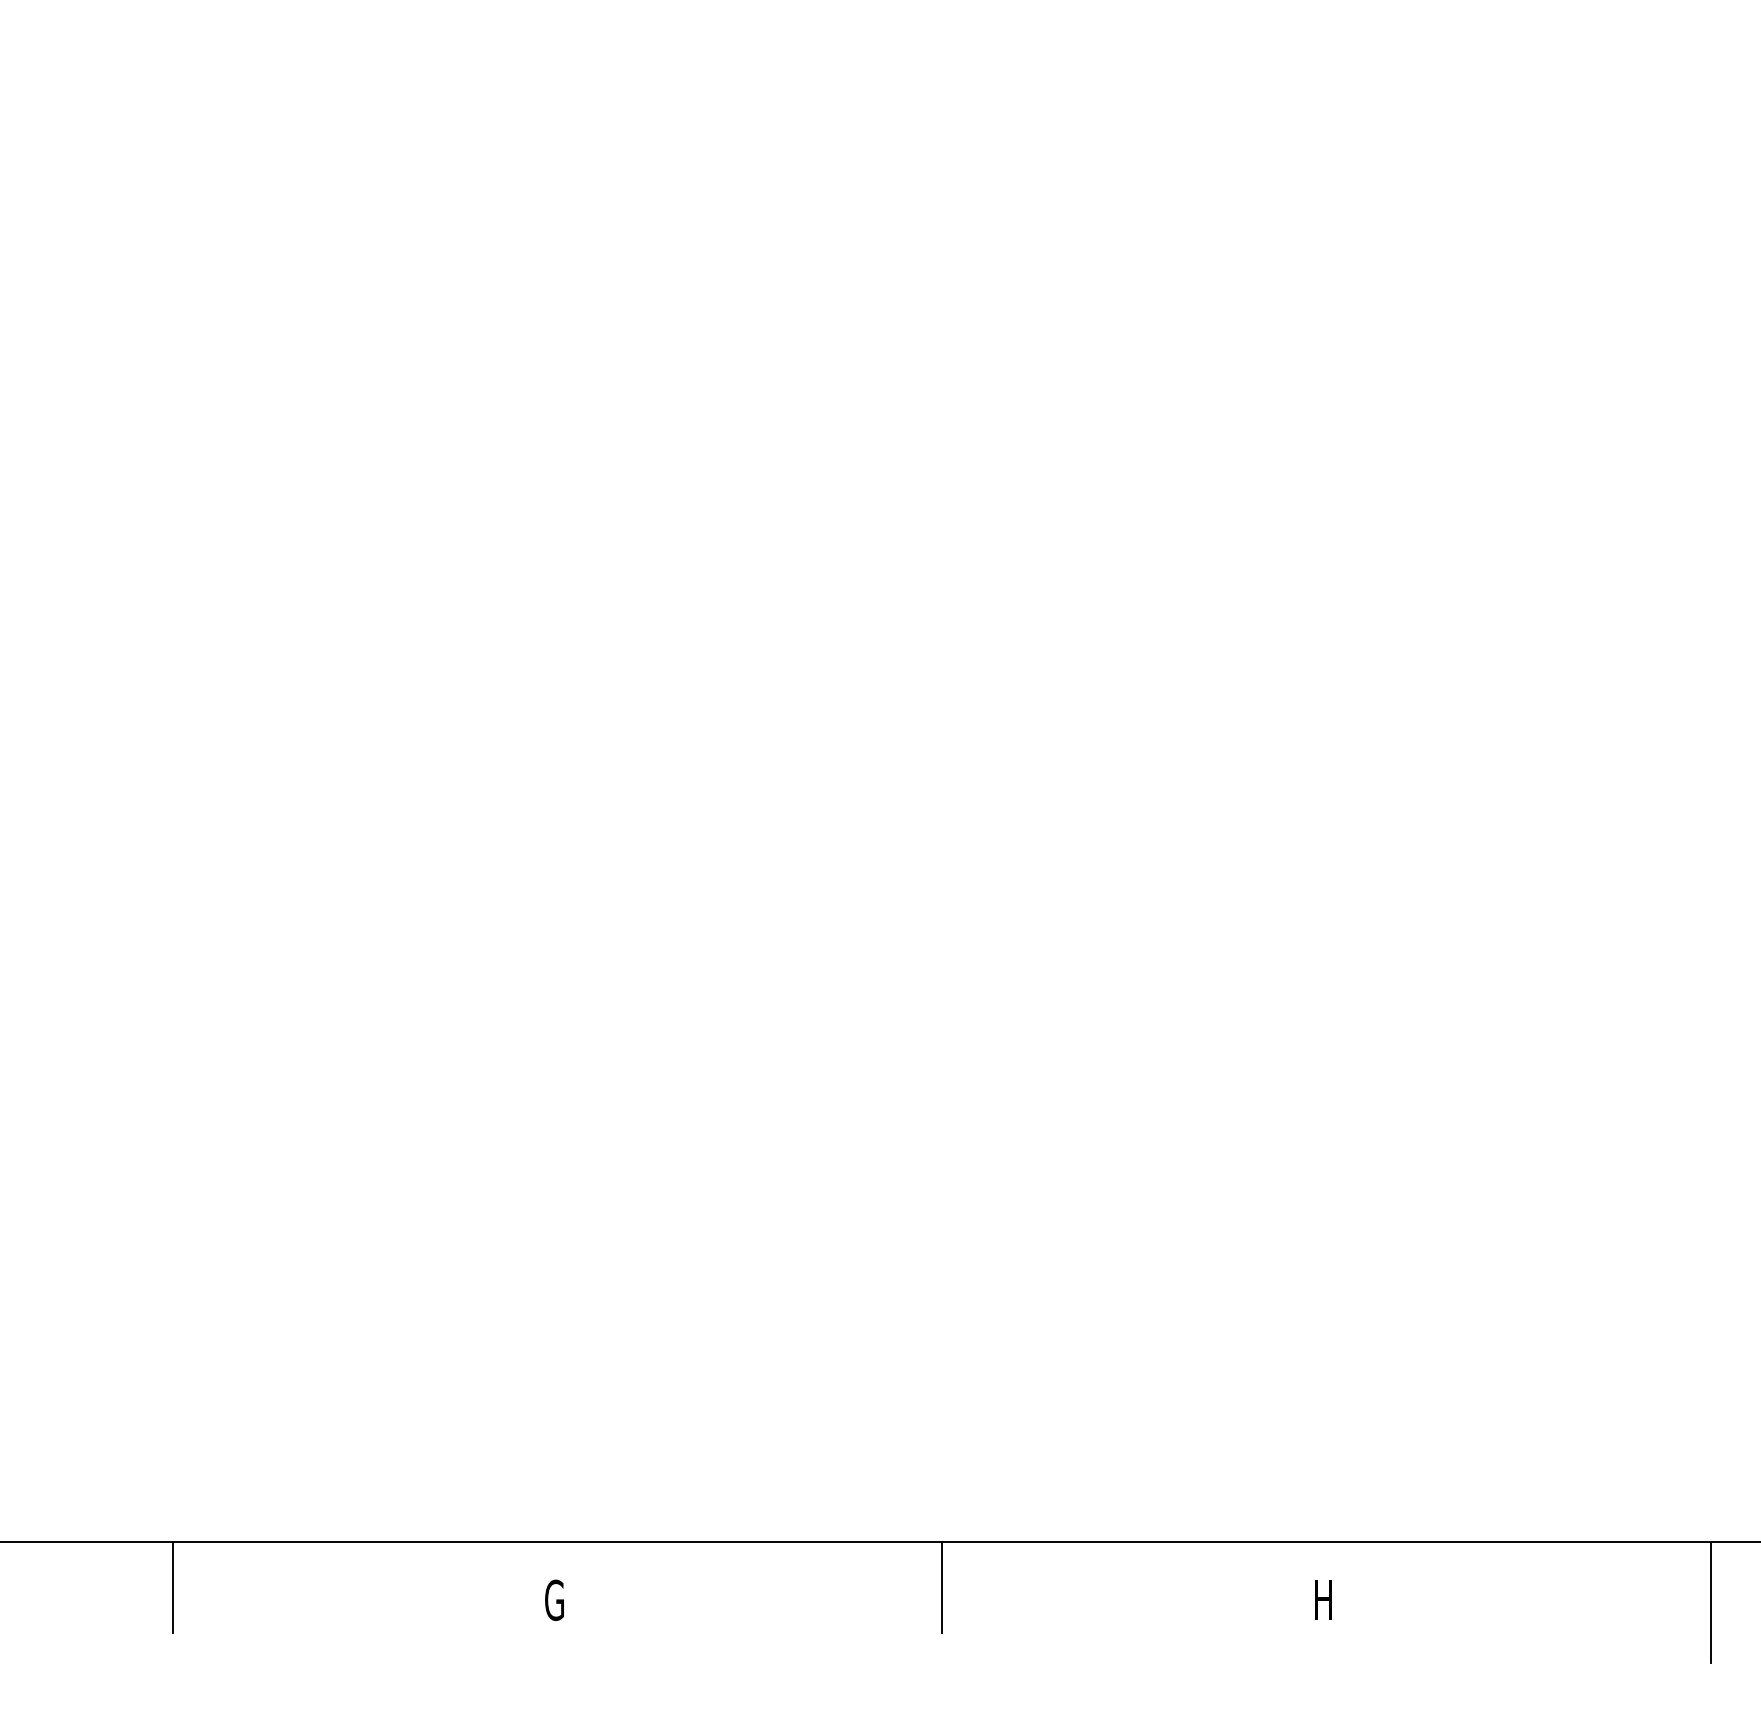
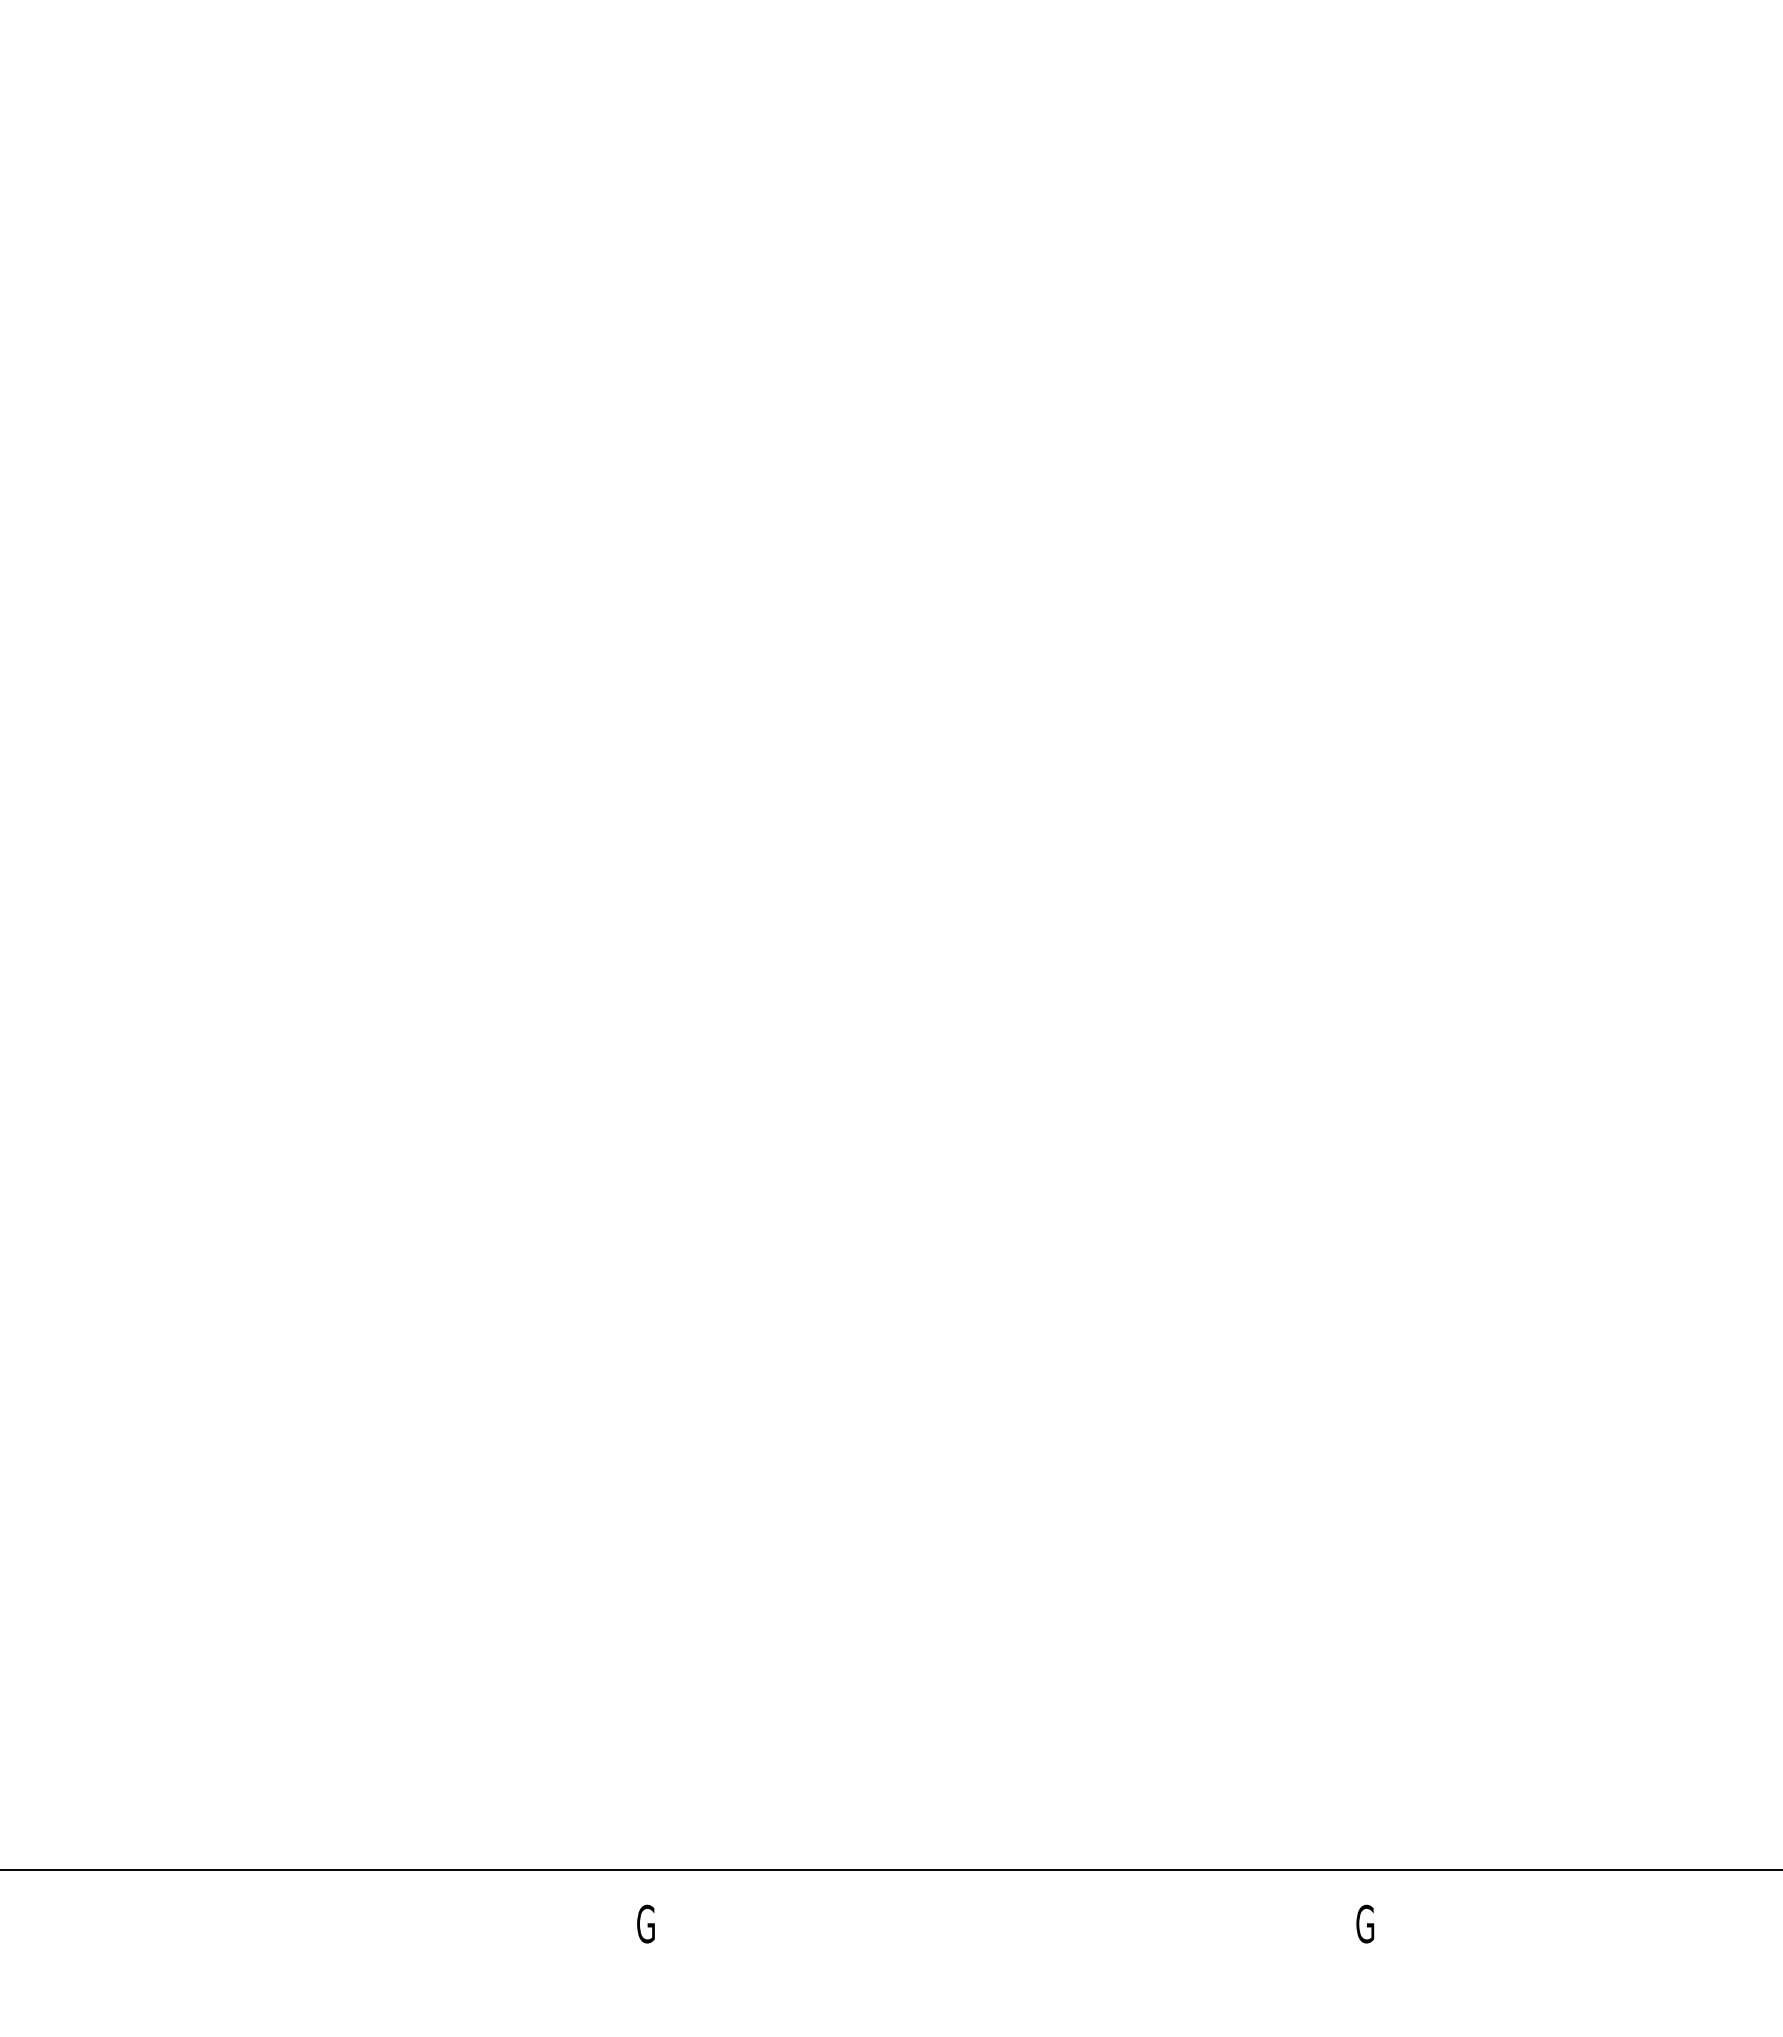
line: (172, 1586) -> (288, 1911), removed
line: (942, 1586) -> (1008, 1911), removed
text: (1323, 1599) -> (1365, 1923), H -> G
line: (1711, 1601) -> (1727, 1925), removed

